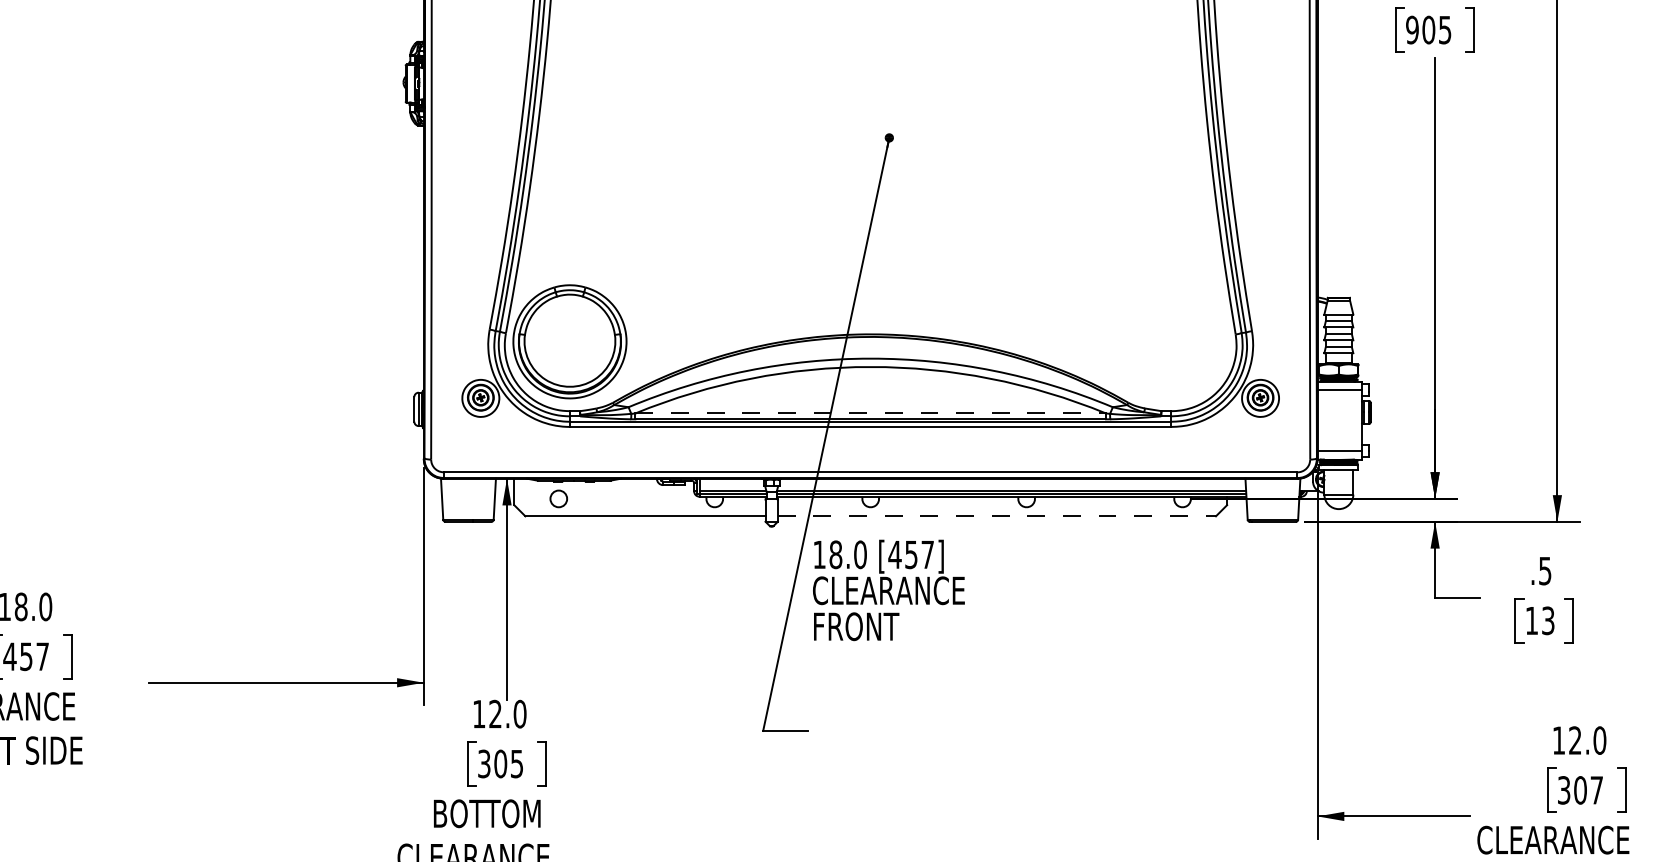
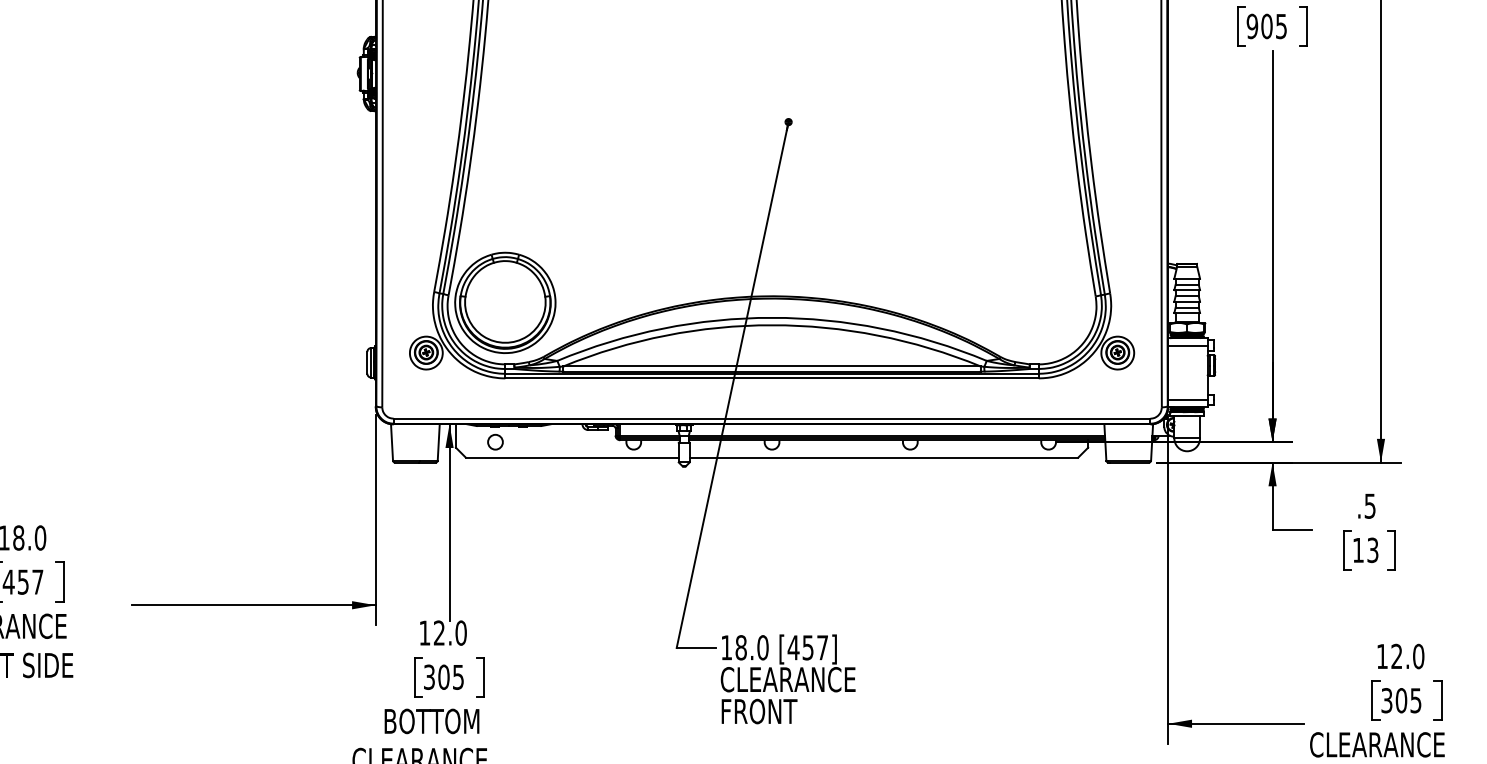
line: (871, 413) -> (772, 366), dashed -> solid
line: (997, 516) -> (884, 457), dashed -> solid
text: (888, 590) -> (787, 679), moved
text: (1596, 790) -> (1415, 700), 307 -> 305

